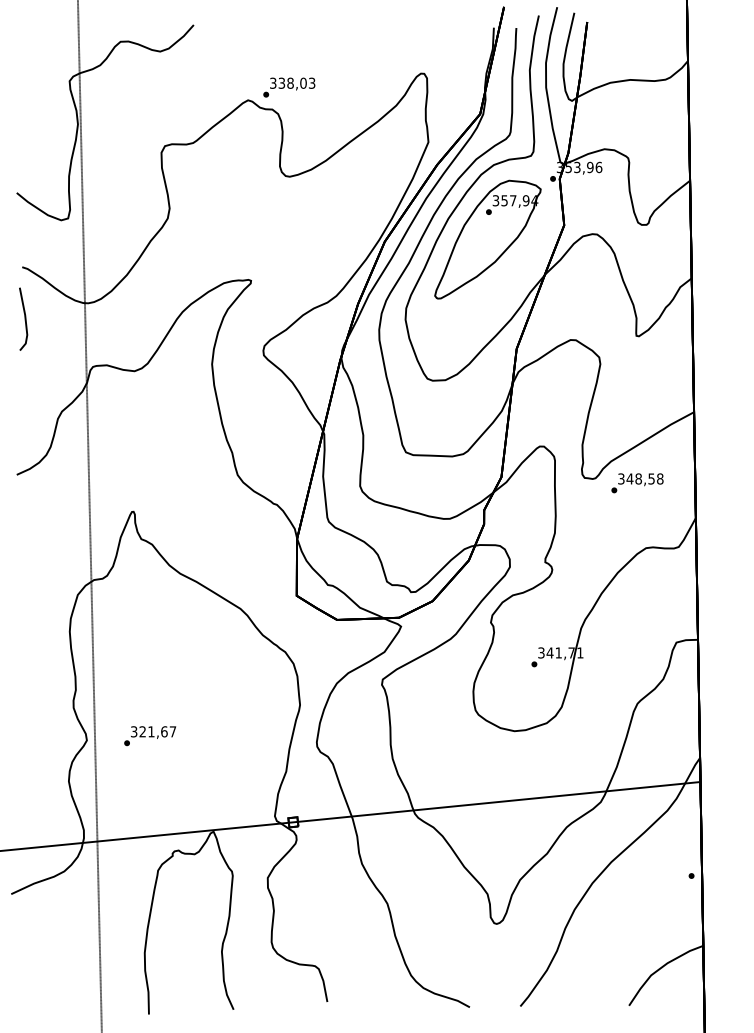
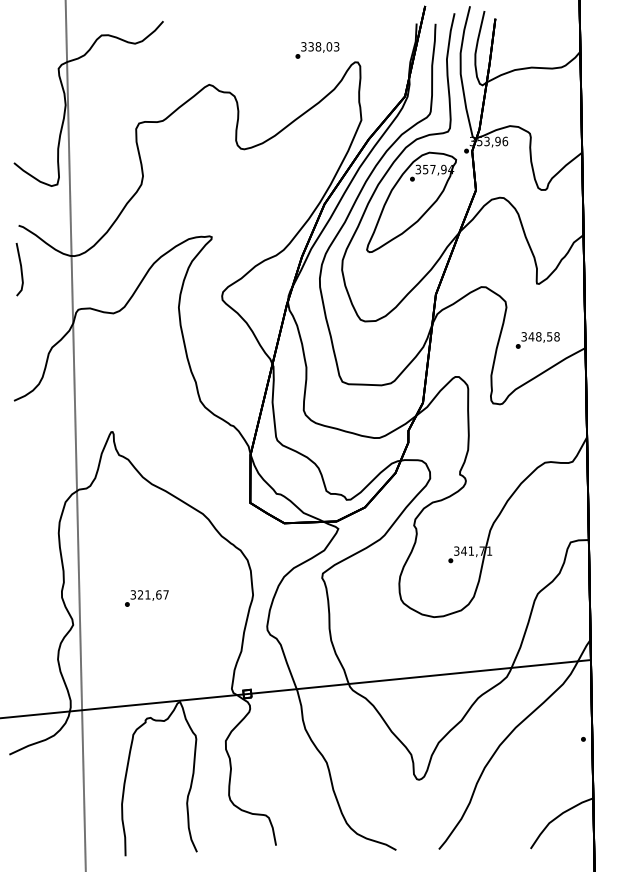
text: (289, 87) -> (317, 50), moved
text: (637, 483) -> (537, 340), moved
text: (150, 736) -> (147, 598), moved

